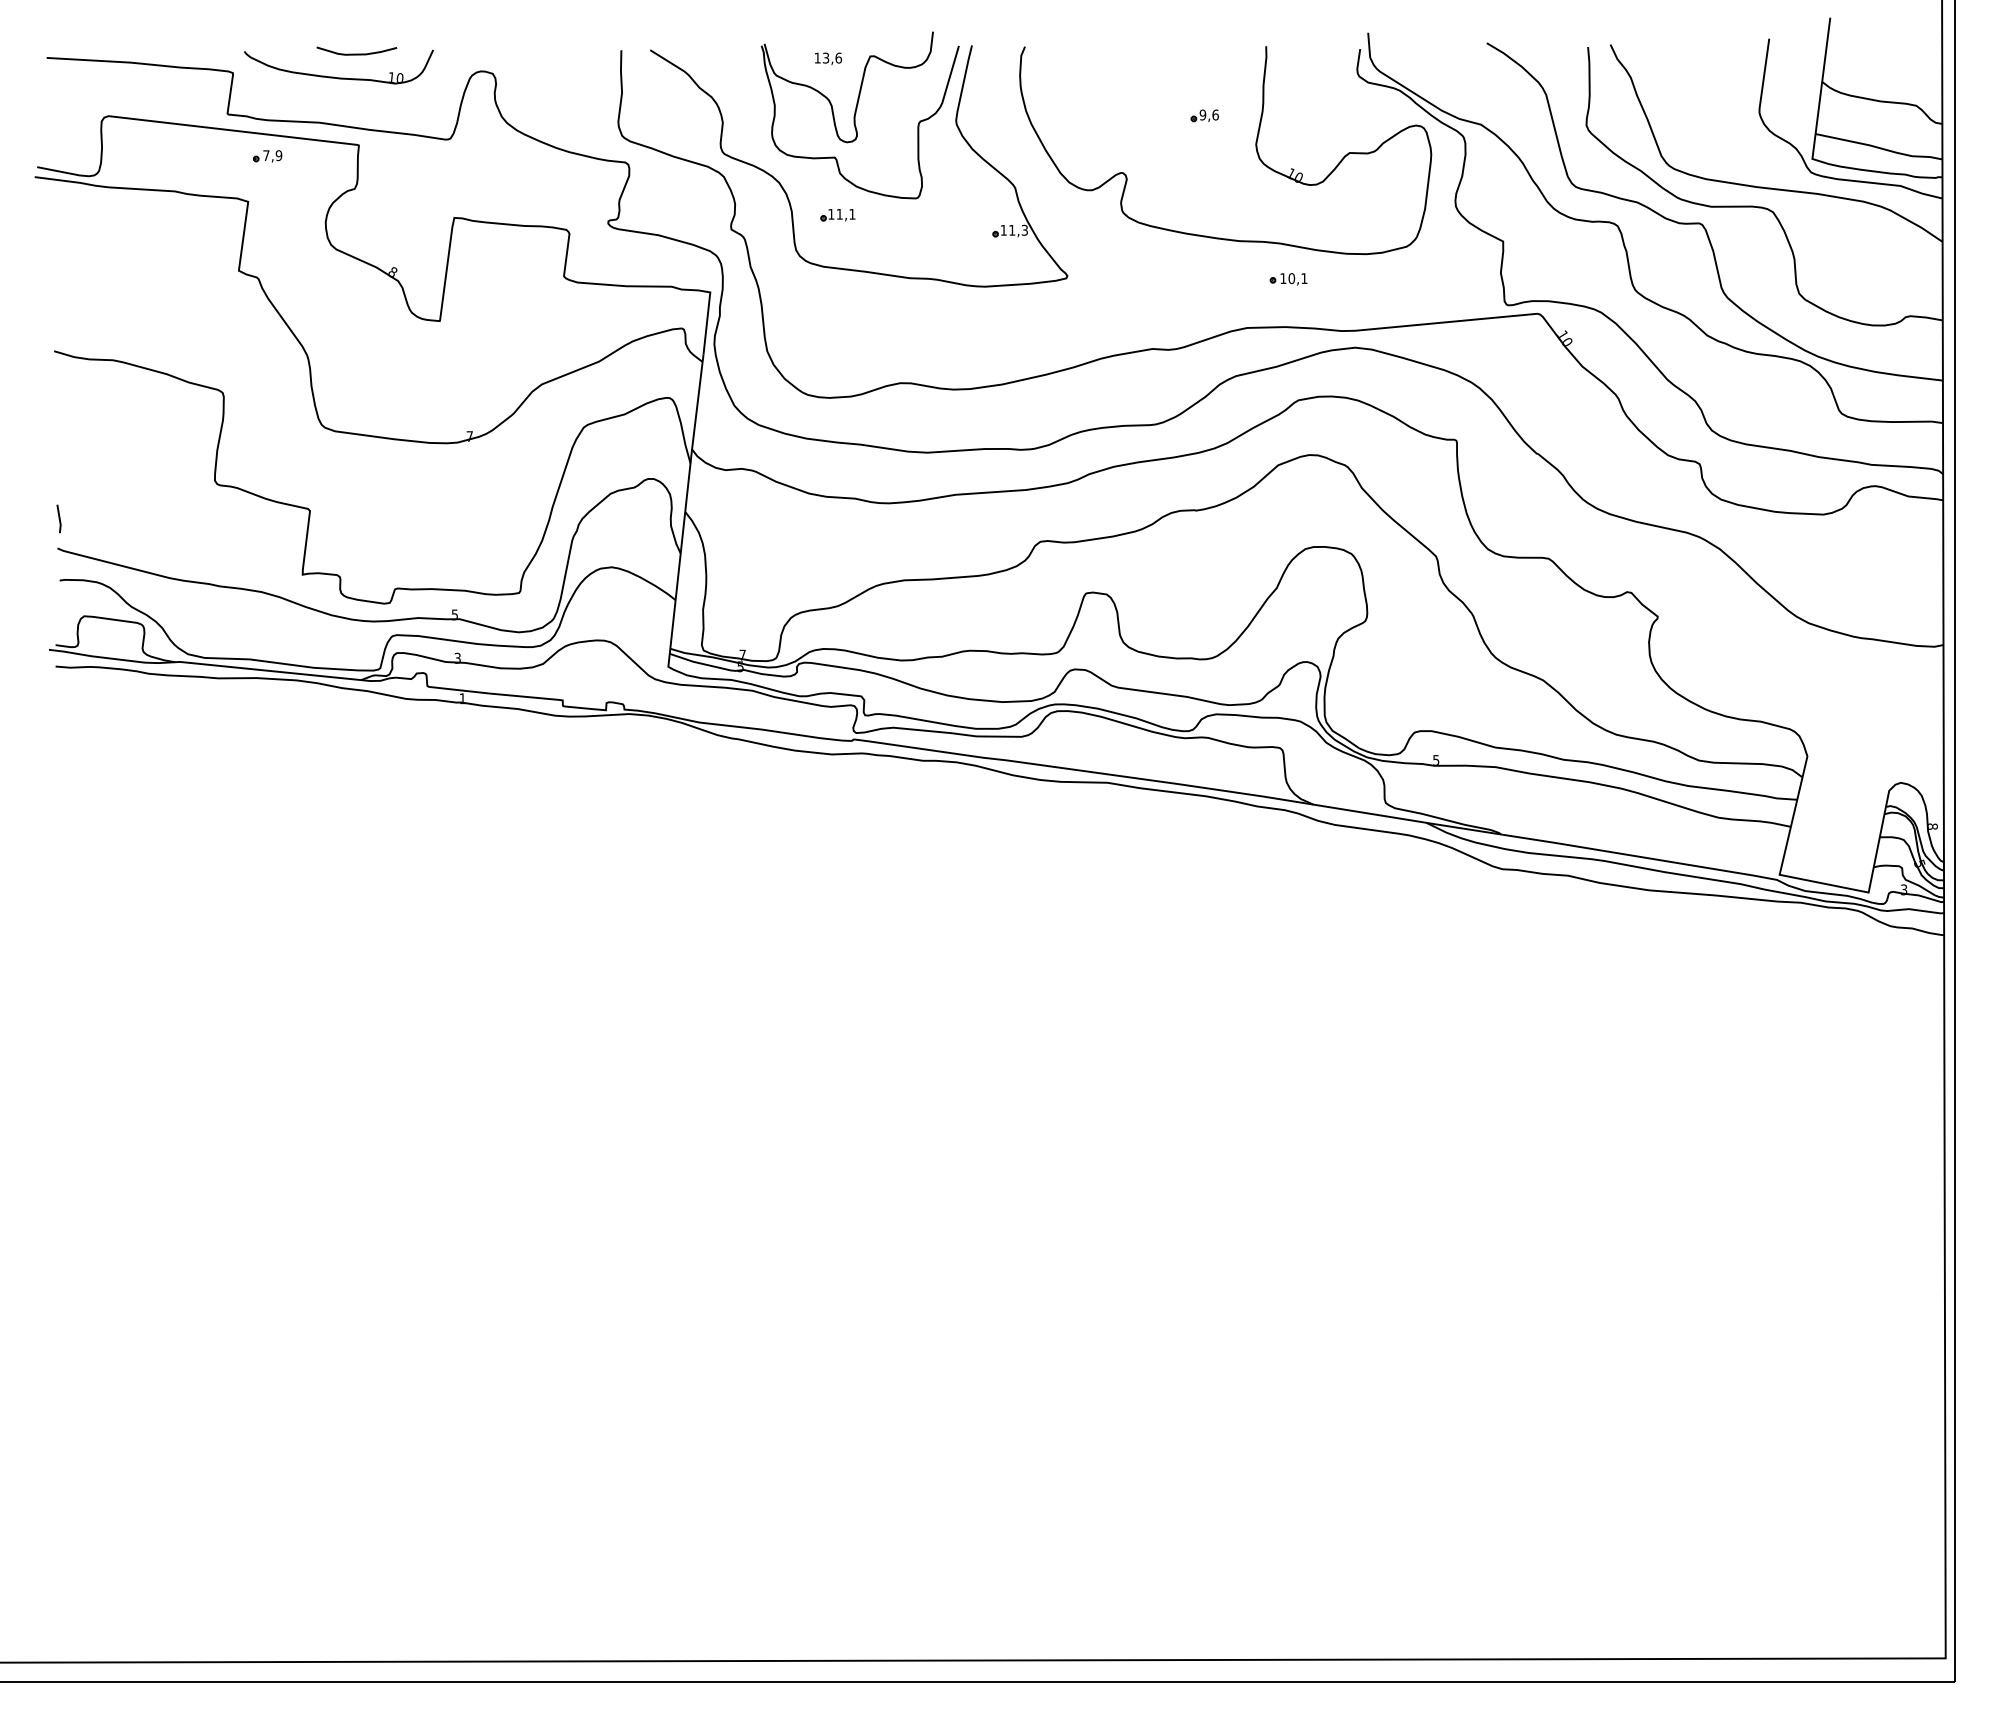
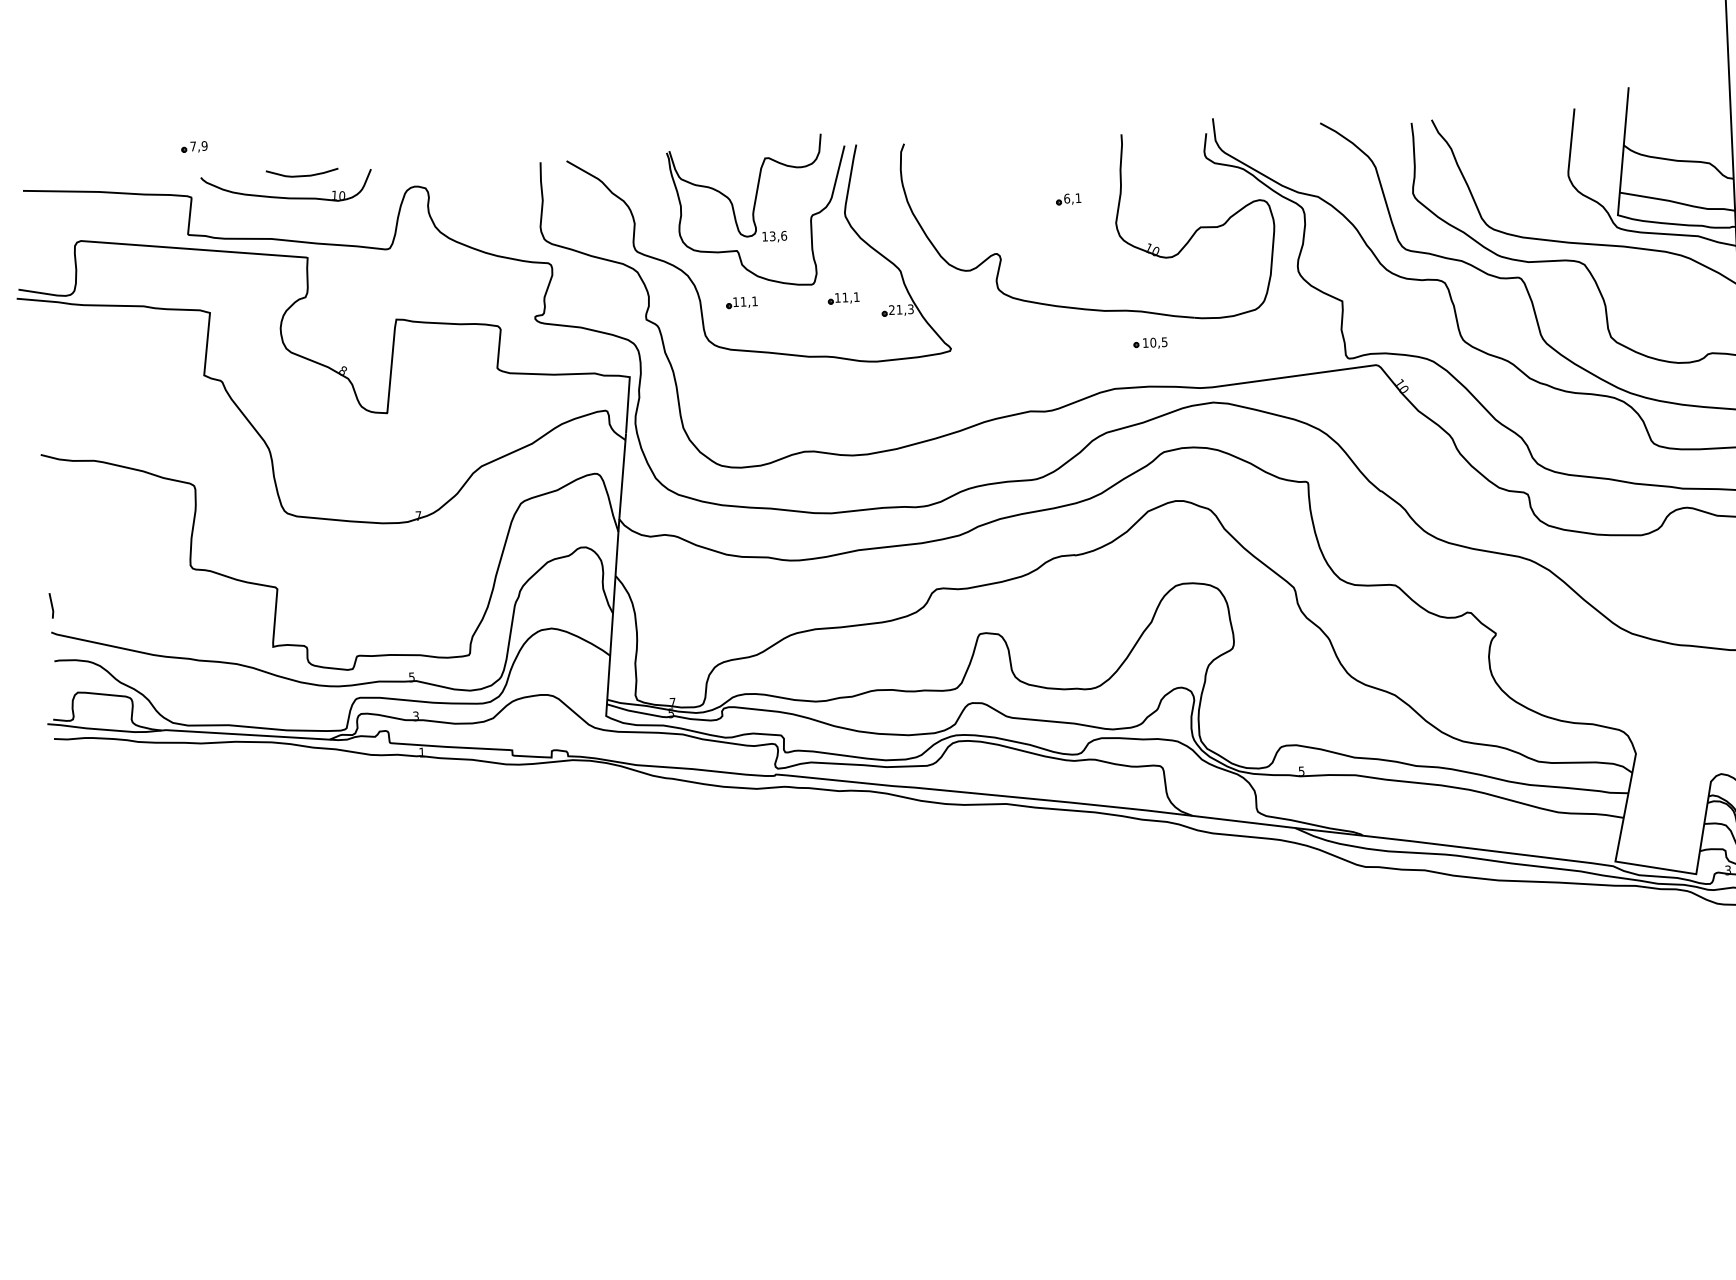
text: (828, 58) -> (774, 236), moved
text: (1208, 114) -> (1072, 197), 9,6 -> 6,1
part: (267, 156) -> (194, 147), moved
part: (950, 215) -> (843, 298), added
text: (1003, 229) -> (891, 309), 11,3 -> 21,3
text: (1304, 278) -> (1164, 342), 10,1 -> 10,5

